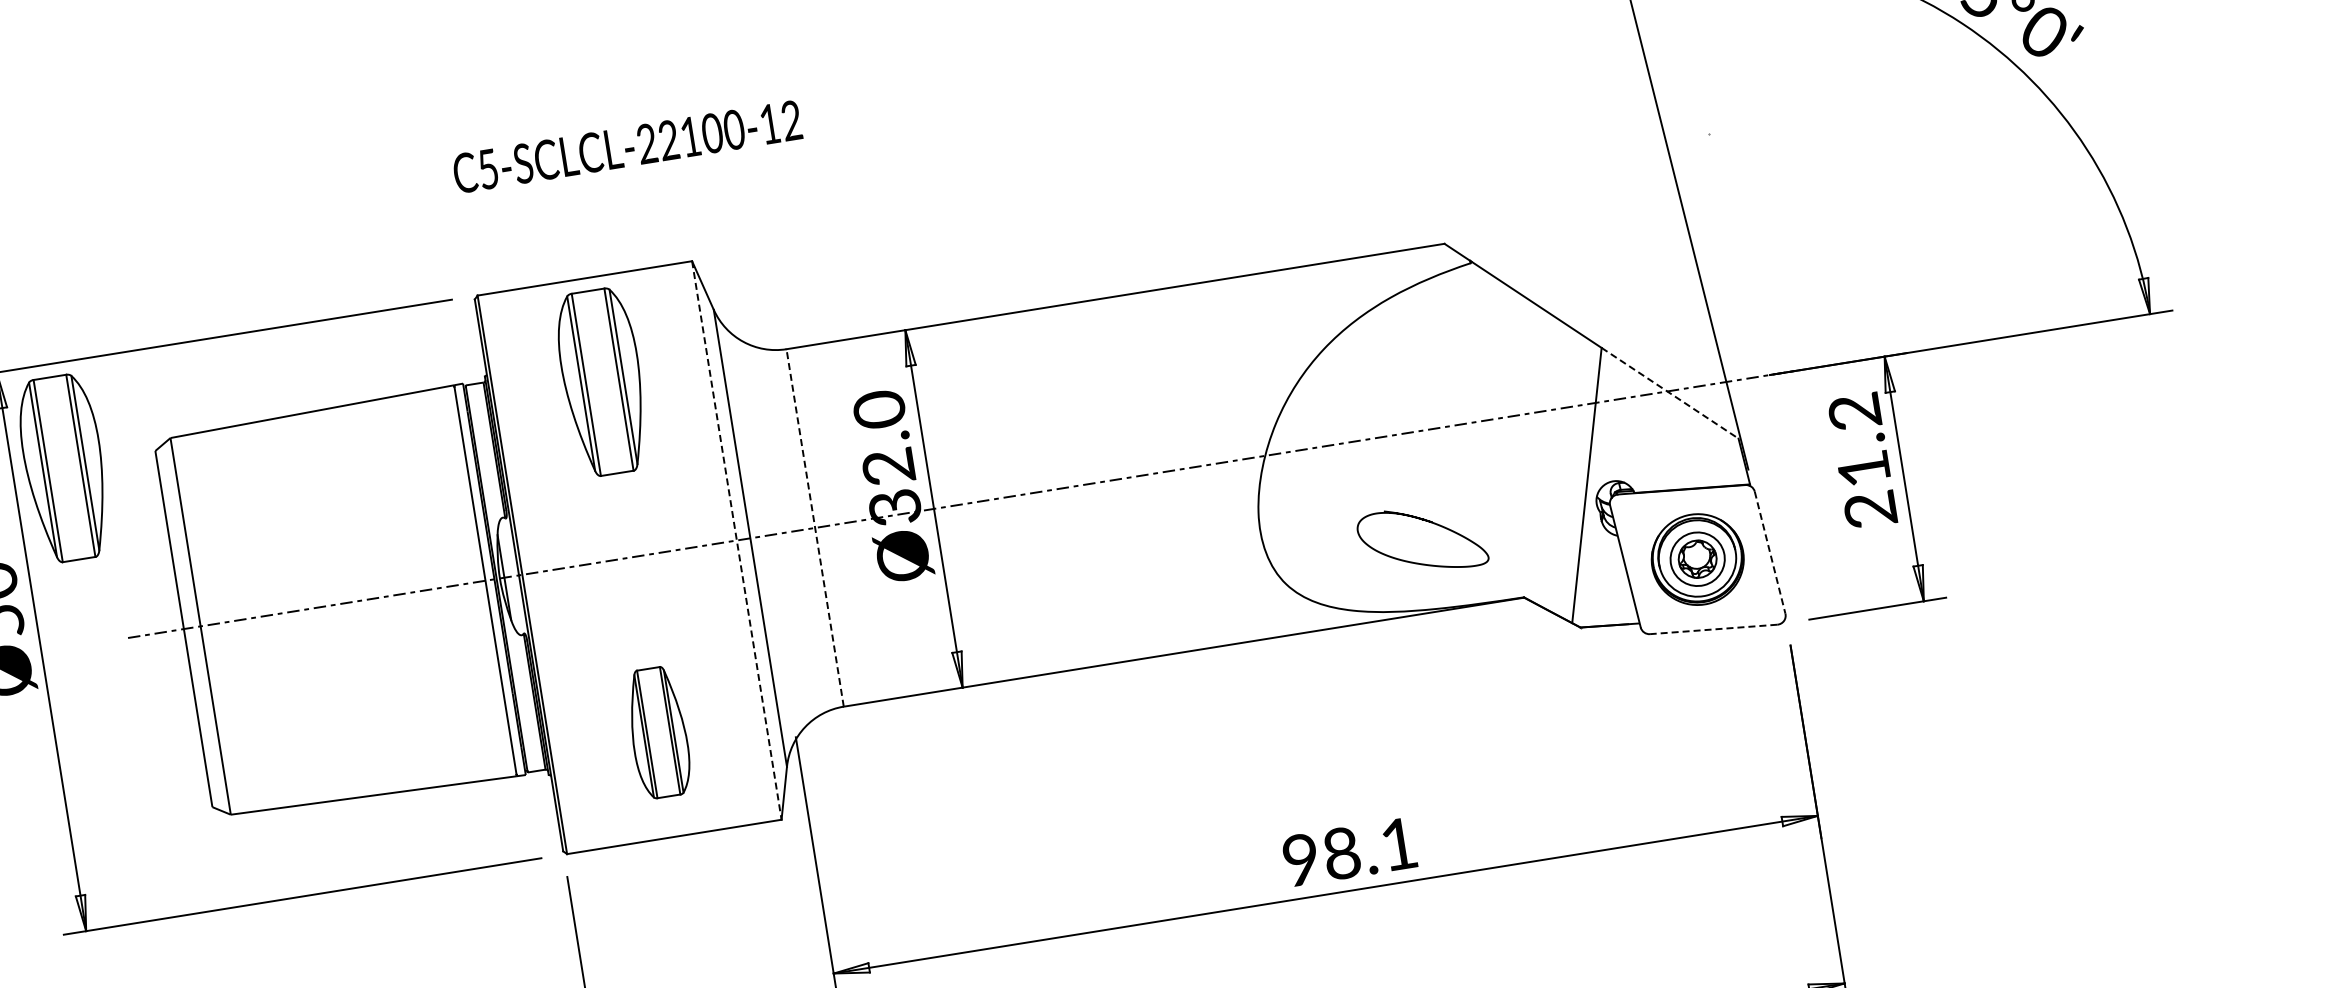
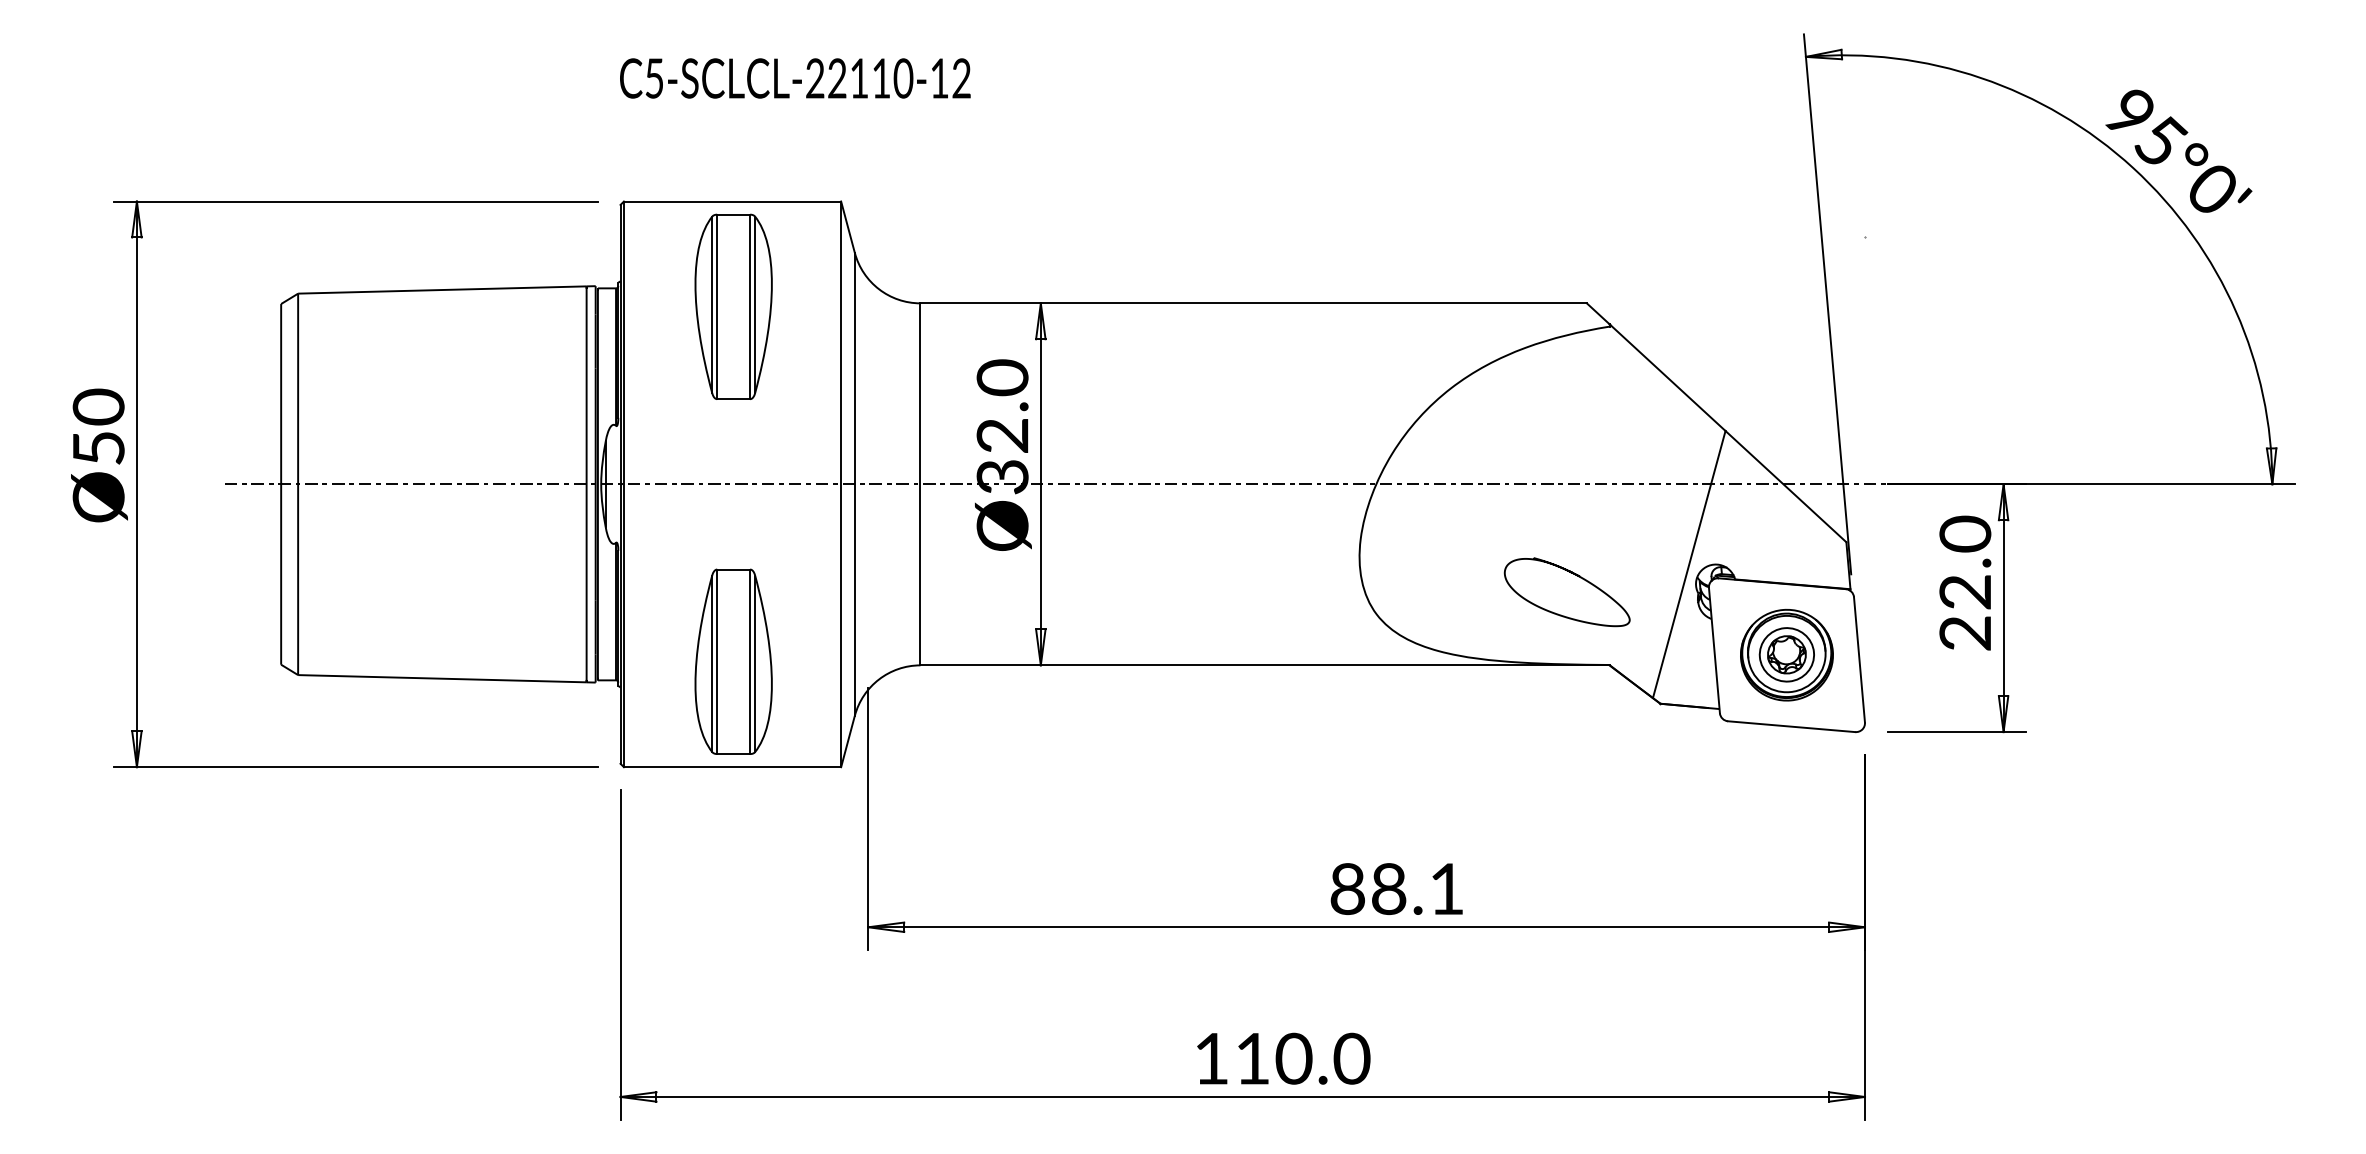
text: (712, 133) -> (881, 78), C5-SCLCL-22100-12 -> C5-SCLCL-22110-12
line: (1670, 393) -> (1786, 486), dashed -> solid
text: (1859, 439) -> (1965, 562), 21.2 -> 22.0
part: (64, 468) -> (188, 306), removed
curve: (1431, 523) -> (1578, 577), moved
line: (815, 527) -> (920, 483), dashed -> solid
line: (737, 540) -> (841, 484), dashed -> solid
line: (1770, 552) -> (1859, 659), dashed -> solid
line: (1713, 629) -> (1791, 726), dashed -> solid
part: (658, 732) -> (733, 661), size x1.43
text: (1301, 861) -> (1347, 890), 98.1 -> 88.1

